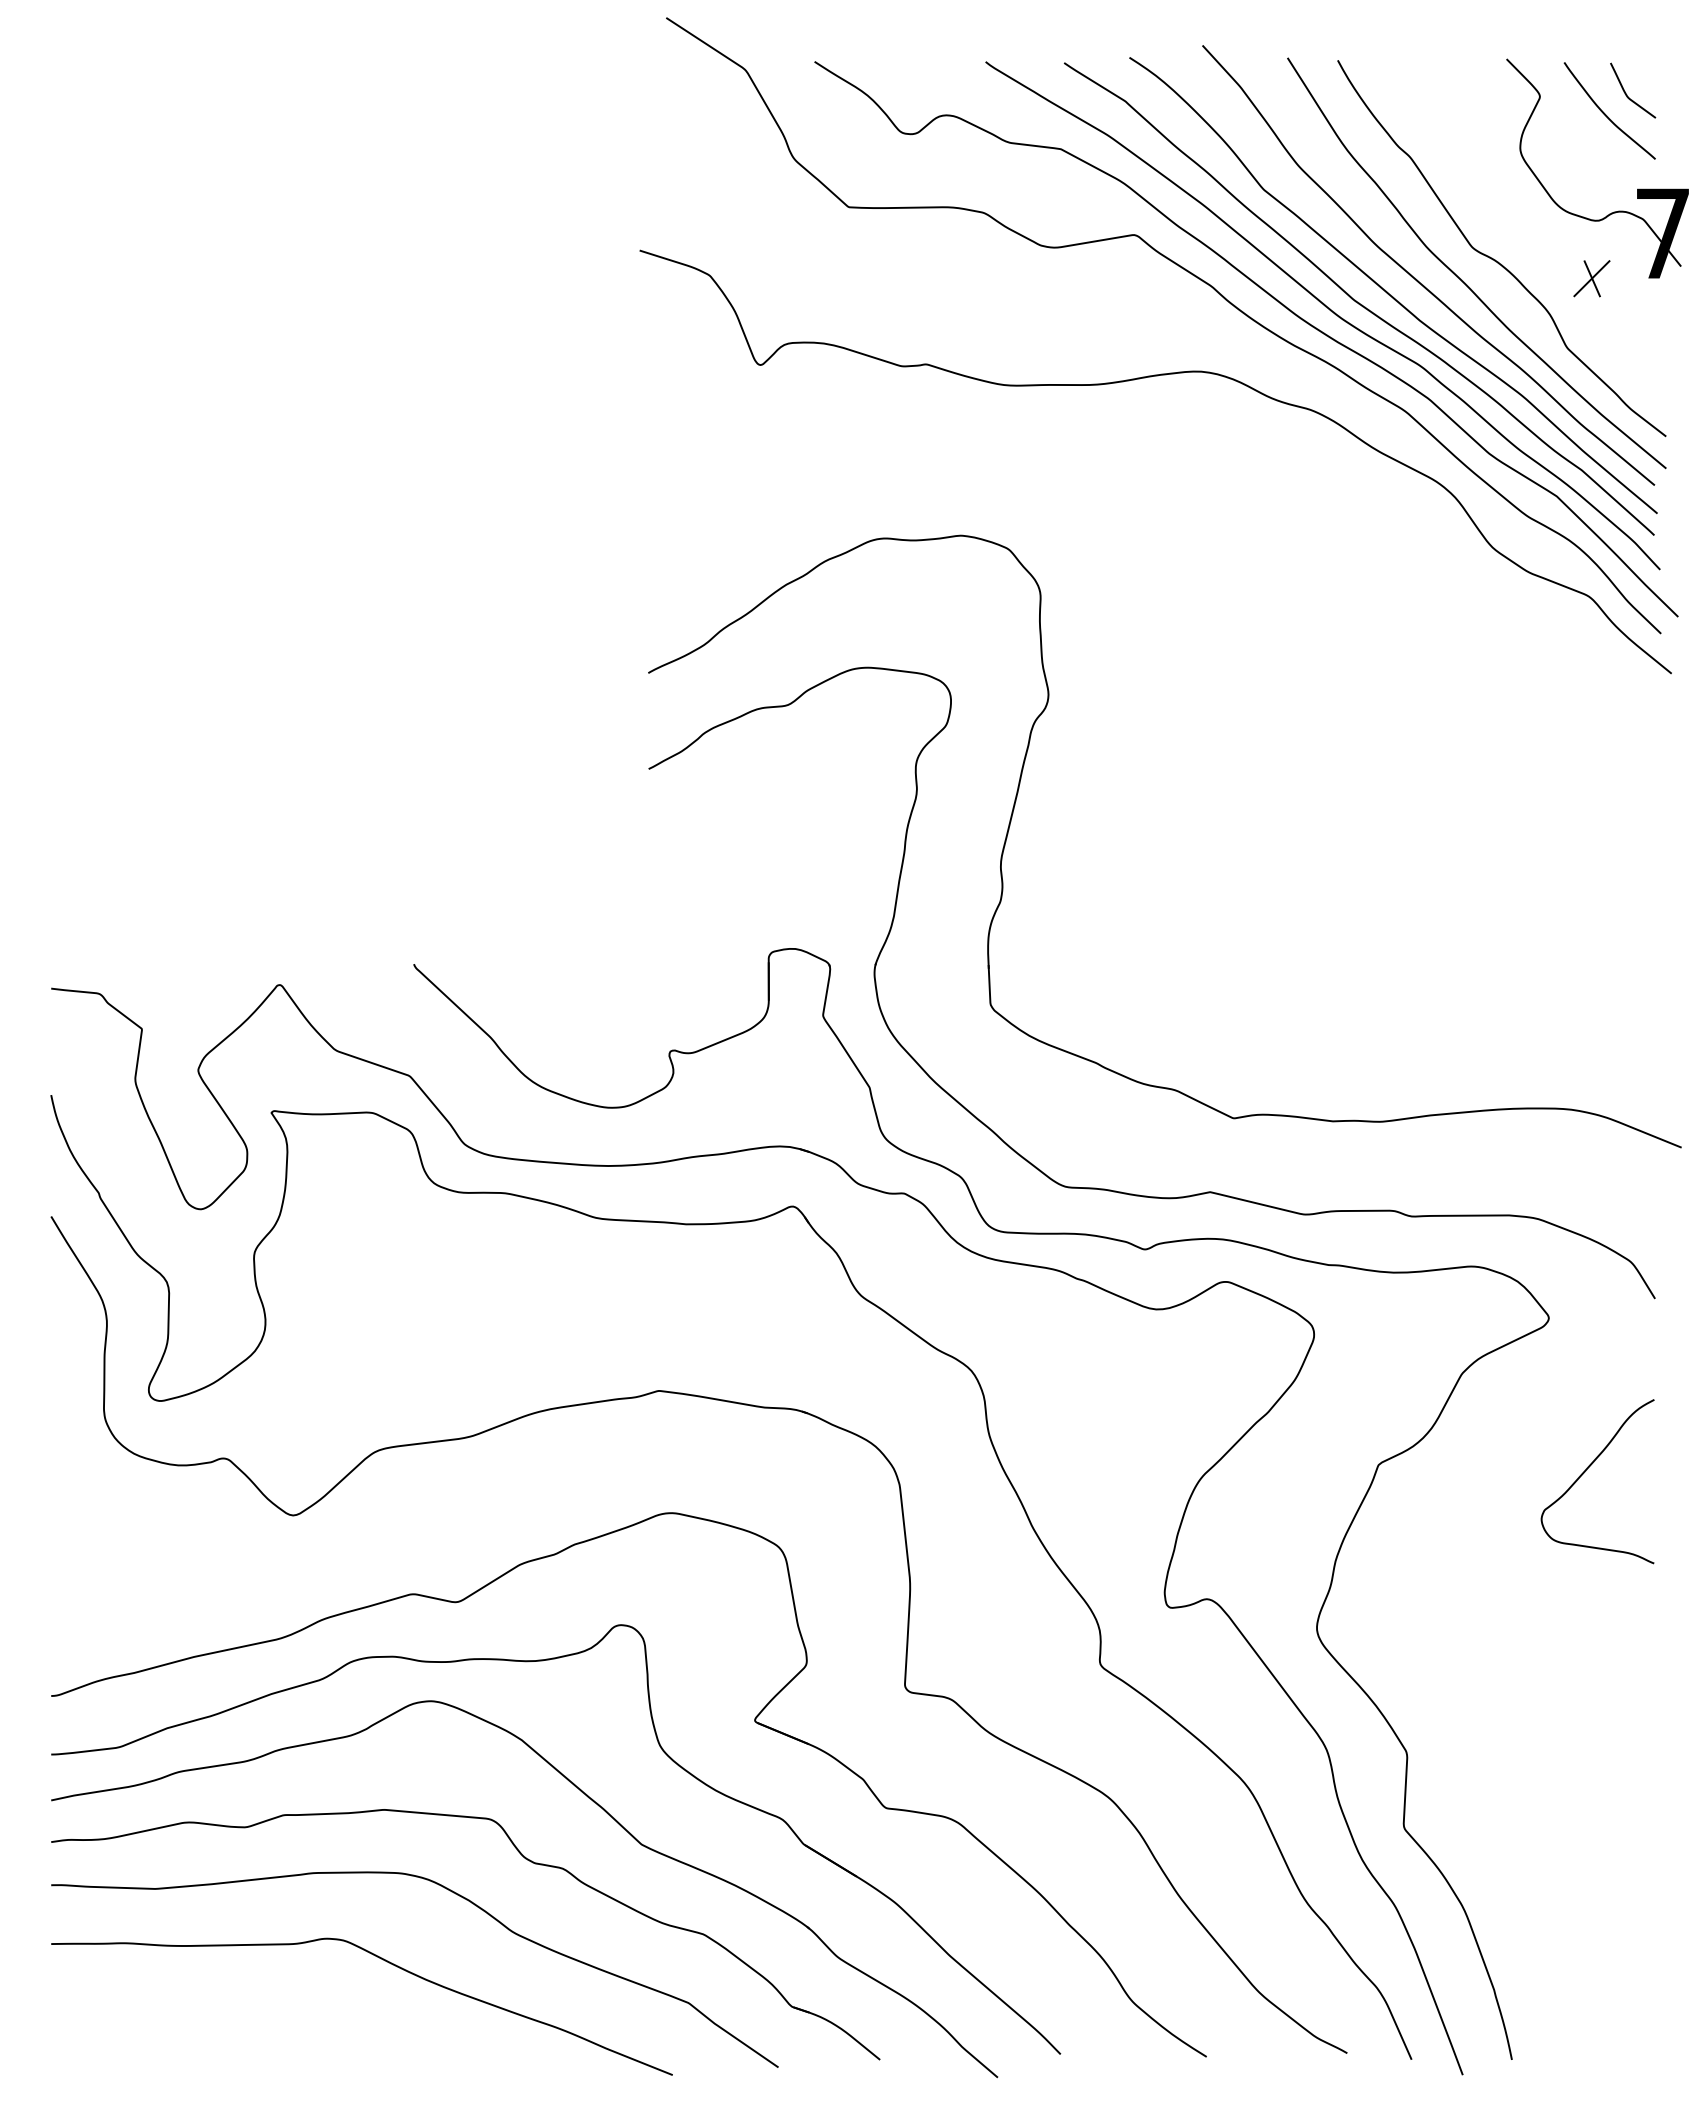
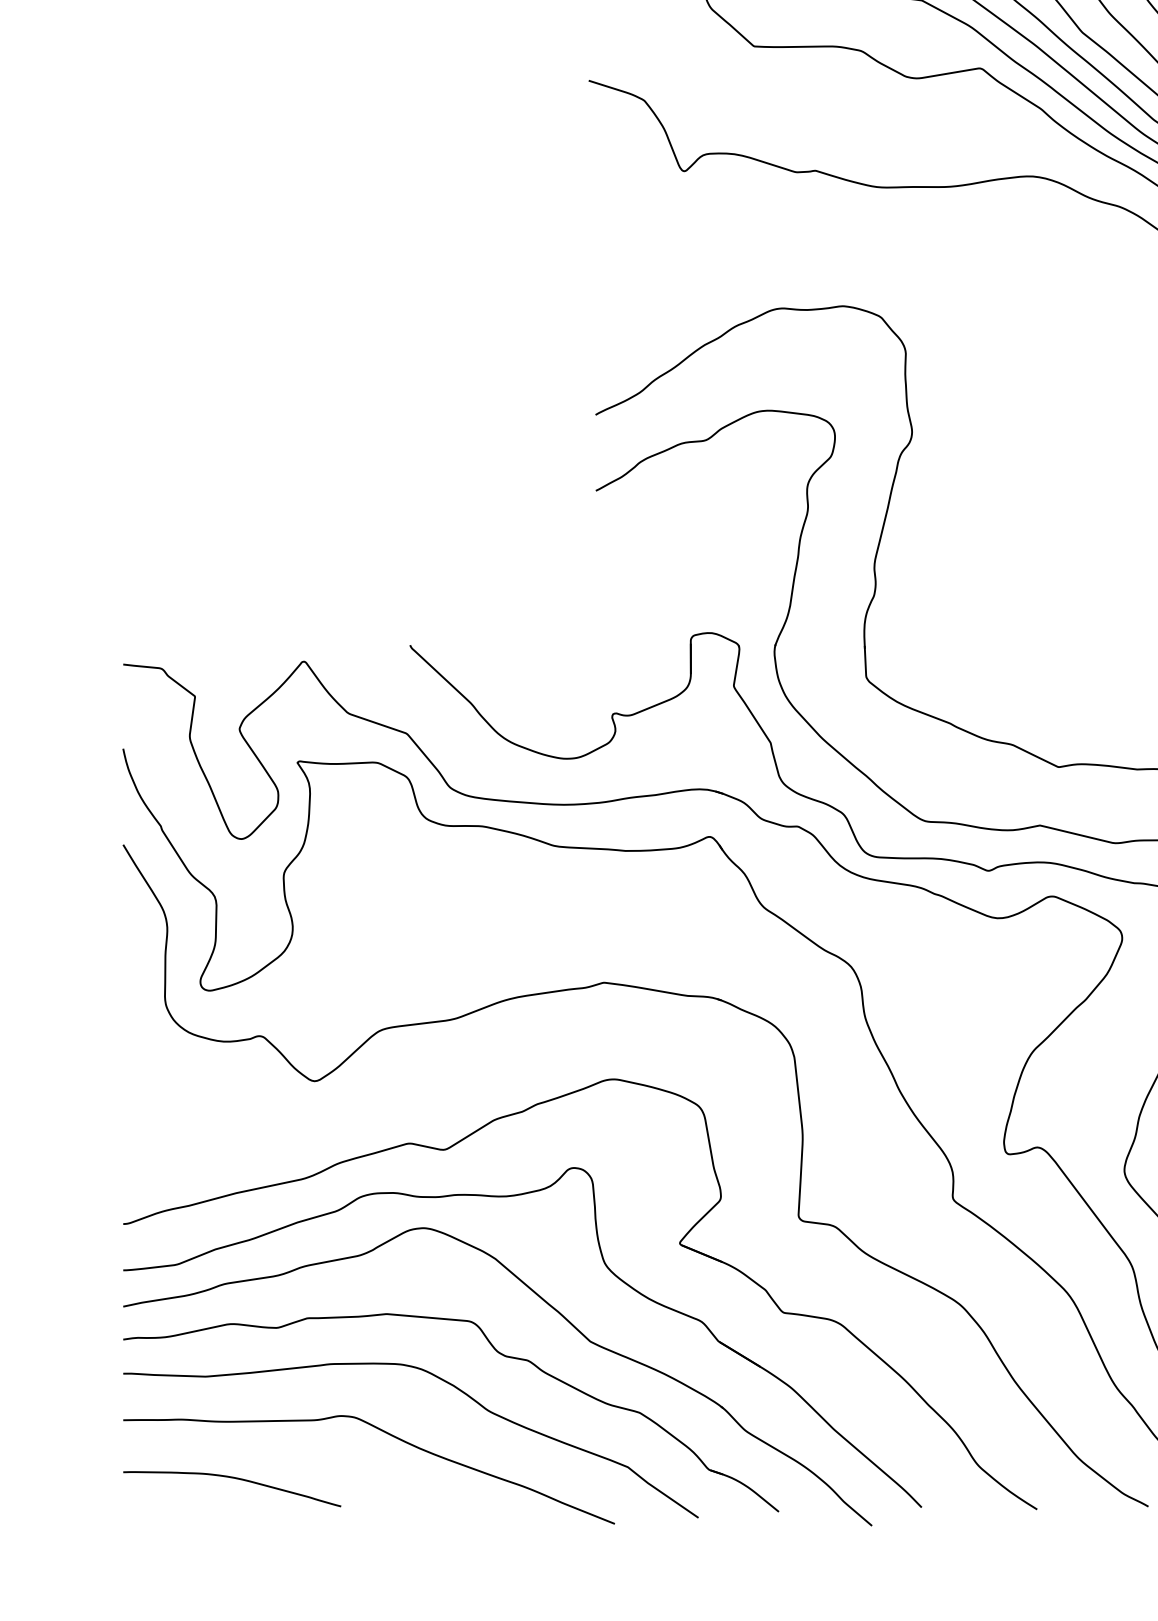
curve: (188, 2017) -> (231, 1478), added

